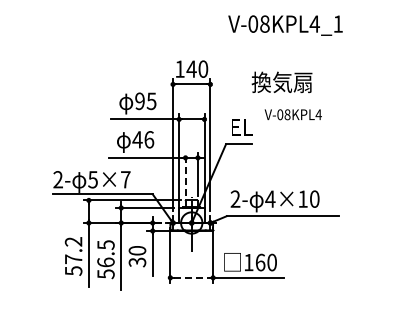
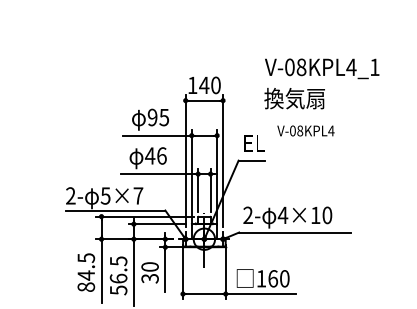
text: (285, 25) -> (322, 68), moved
line: (185, 174) -> (198, 190), dashed -> solid
text: (73, 256) -> (86, 272), 57.2 -> 84.5
line: (192, 277) -> (205, 293), dashed -> solid

